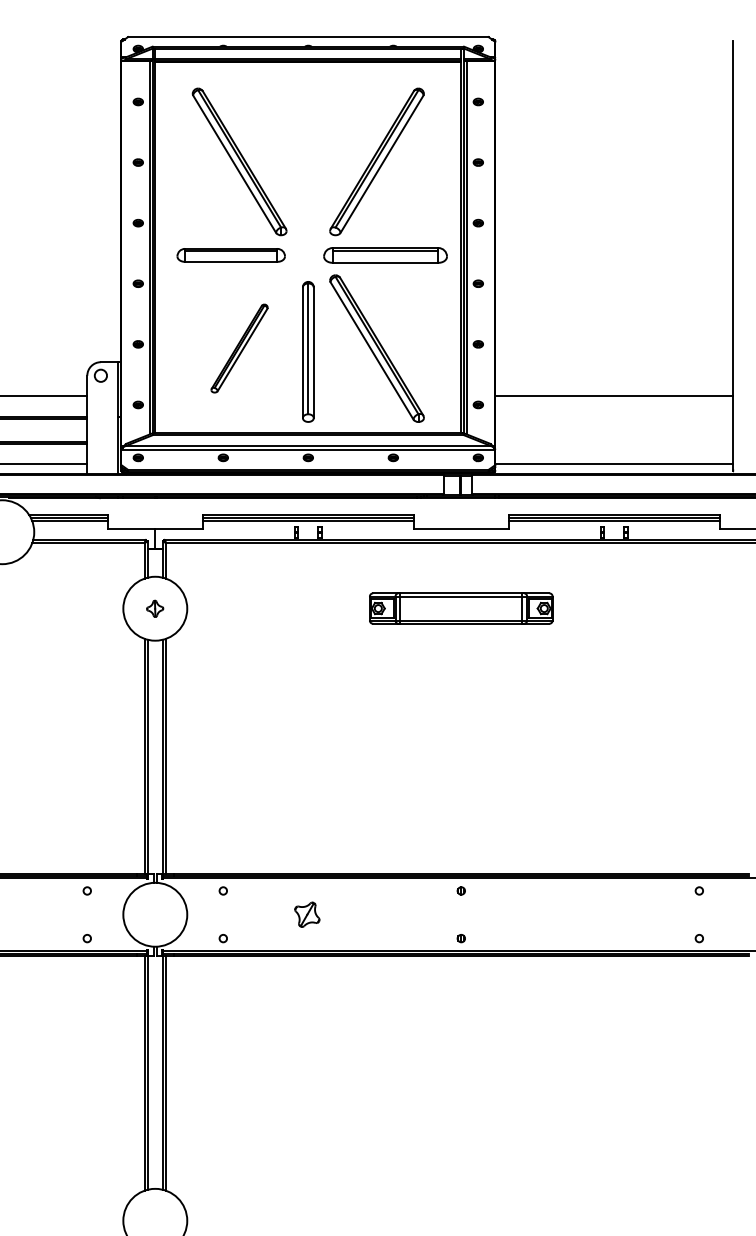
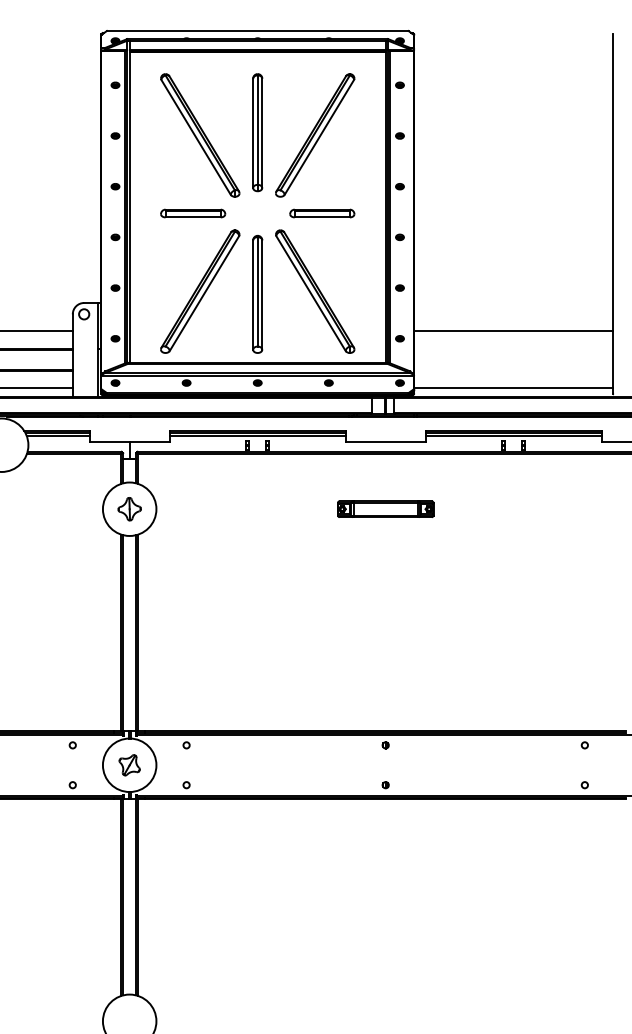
part: (308, 158) -> (257, 132), added
part: (230, 254) -> (192, 212), size x0.71
part: (385, 254) -> (322, 212), size x0.62
part: (239, 348) -> (200, 291), size x1.67
part: (154, 608) -> (129, 509), size x1.67
part: (461, 608) -> (385, 509), size x0.62
part: (307, 914) -> (129, 765), moved

